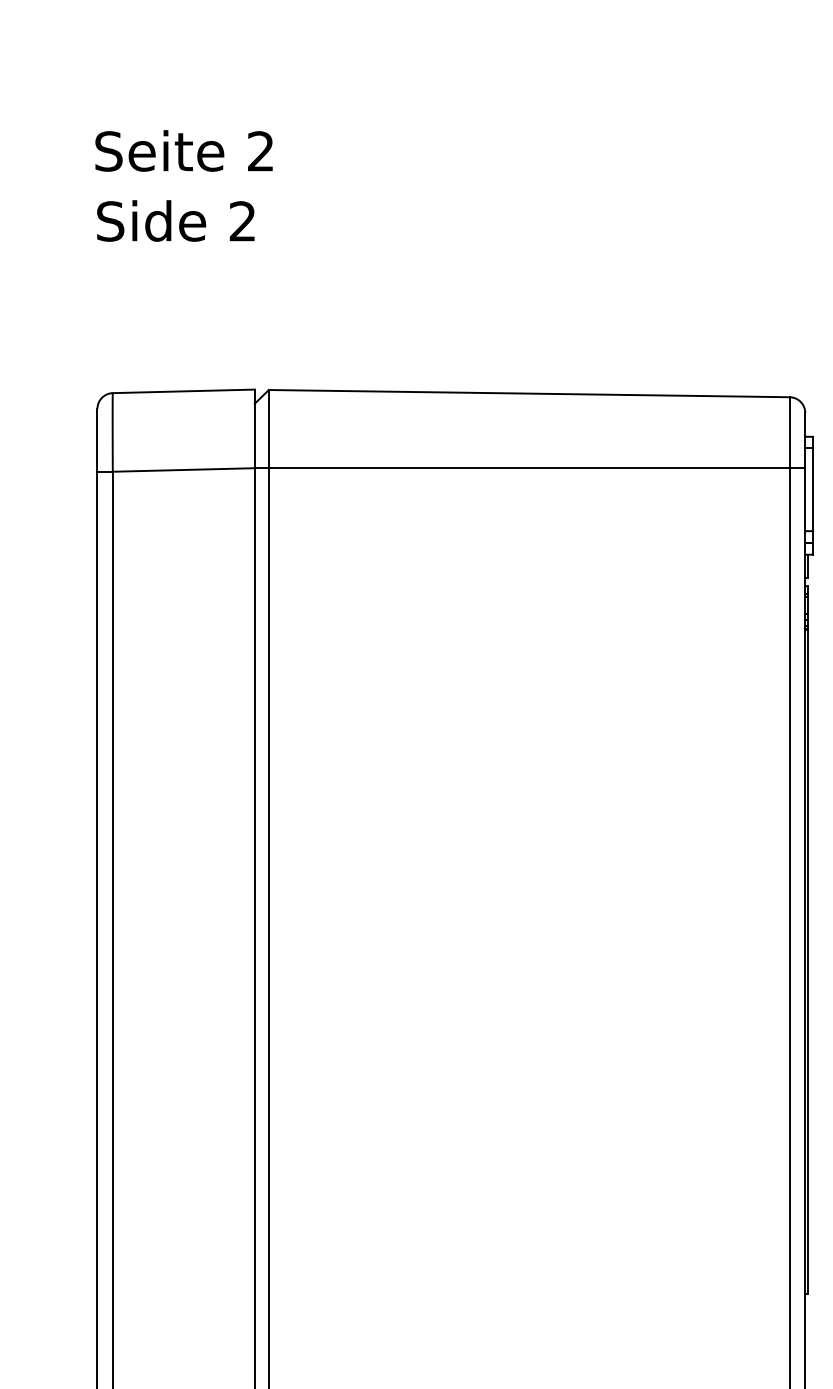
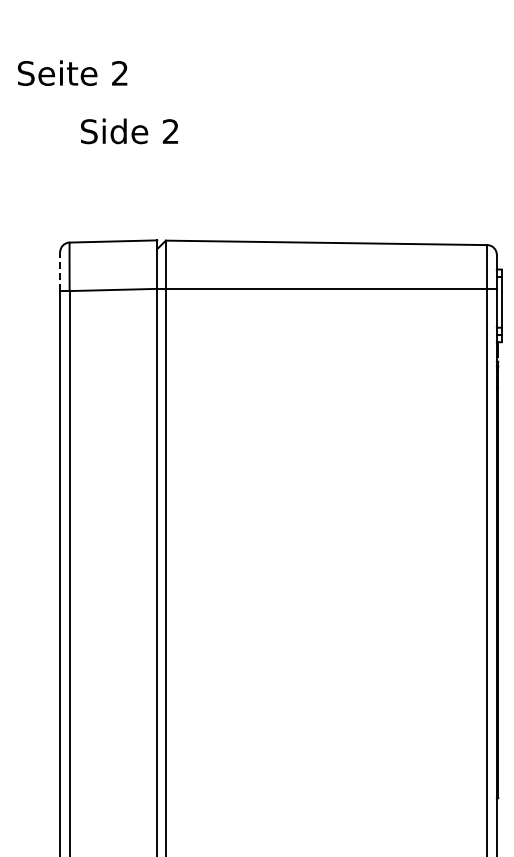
text: (183, 149) -> (72, 72), moved
text: (175, 221) -> (129, 131), moved
line: (97, 440) -> (60, 271), solid -> dashed

